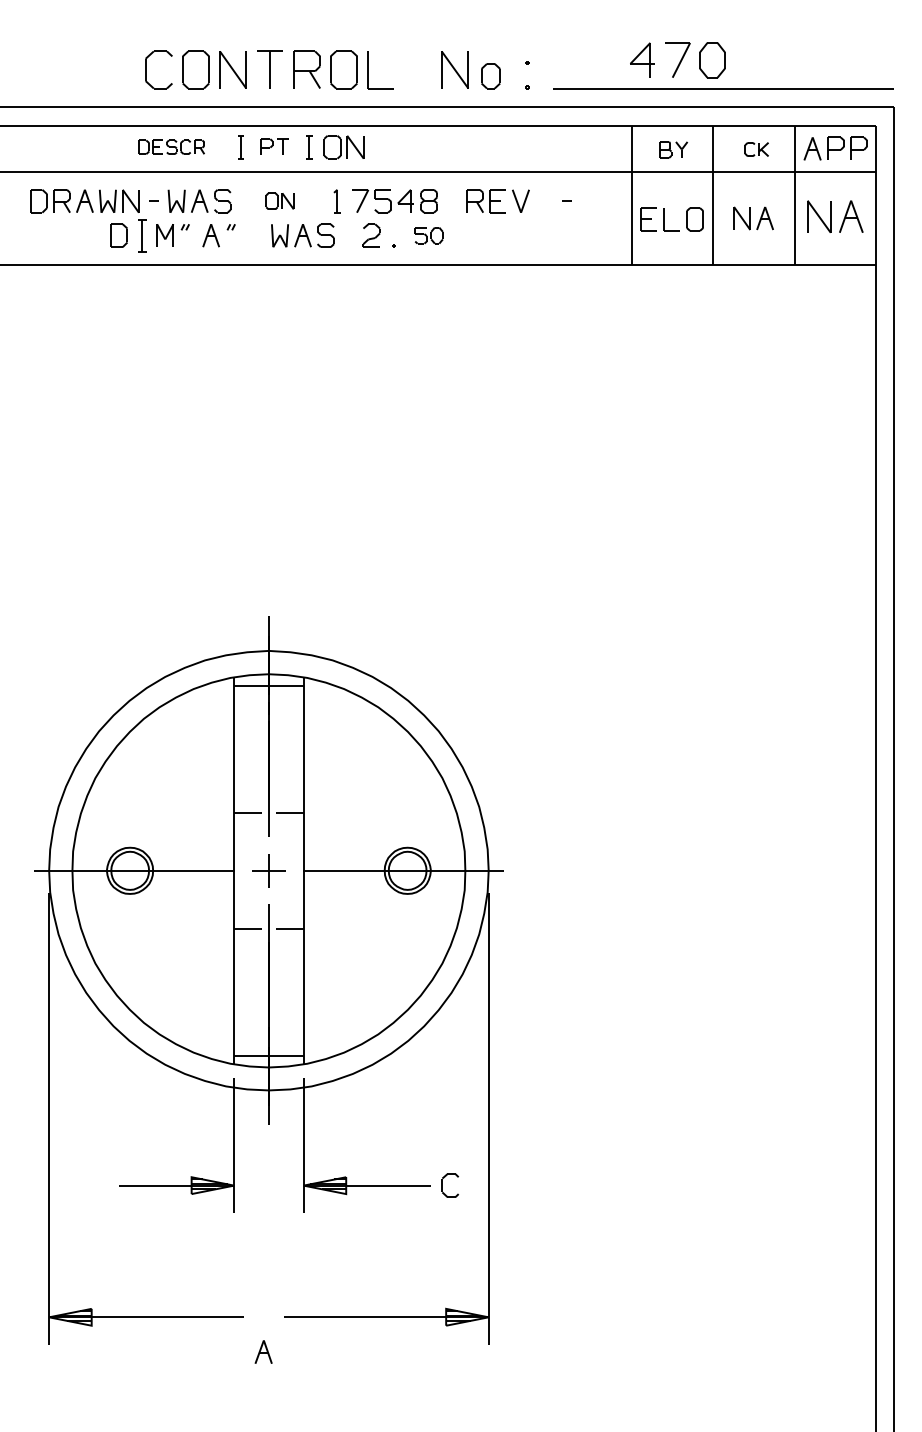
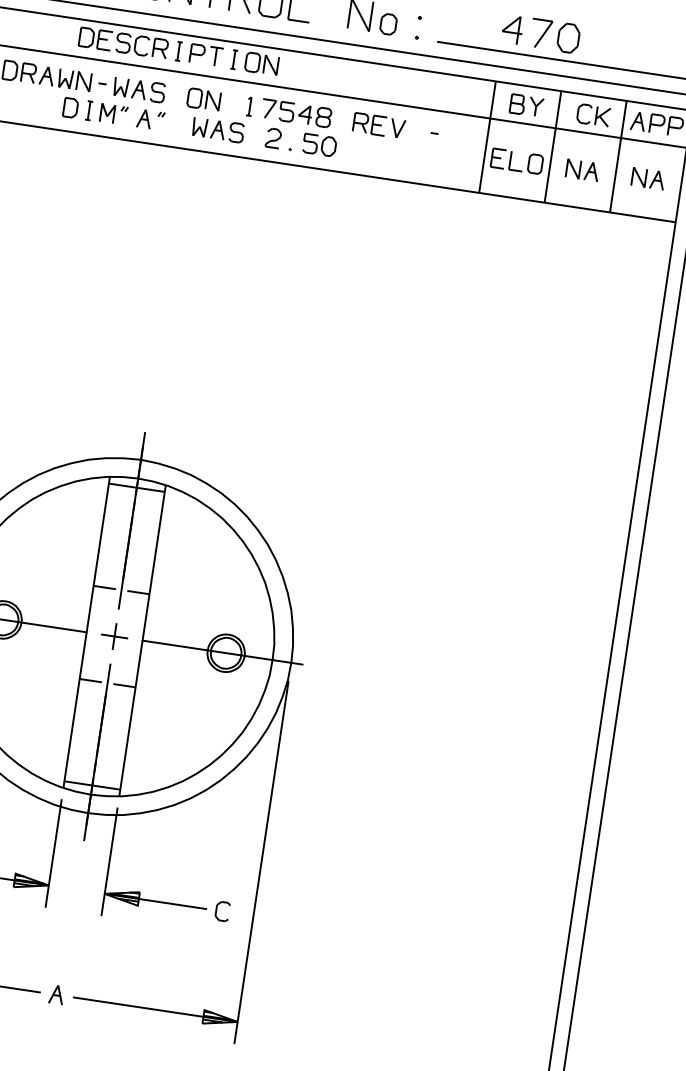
part: (274, 146) -> (206, 54), size x1.43
part: (171, 147) -> (123, 43), size x1.67
part: (673, 149) -> (526, 105), size x1.43
part: (756, 149) -> (593, 115), size x1.67
part: (279, 201) -> (203, 99), size x1.43
part: (834, 216) -> (647, 178), size x0.71
part: (142, 235) -> (89, 110), size x0.71
part: (428, 235) -> (319, 144), size x1.43
part: (263, 1351) -> (56, 994), moved

